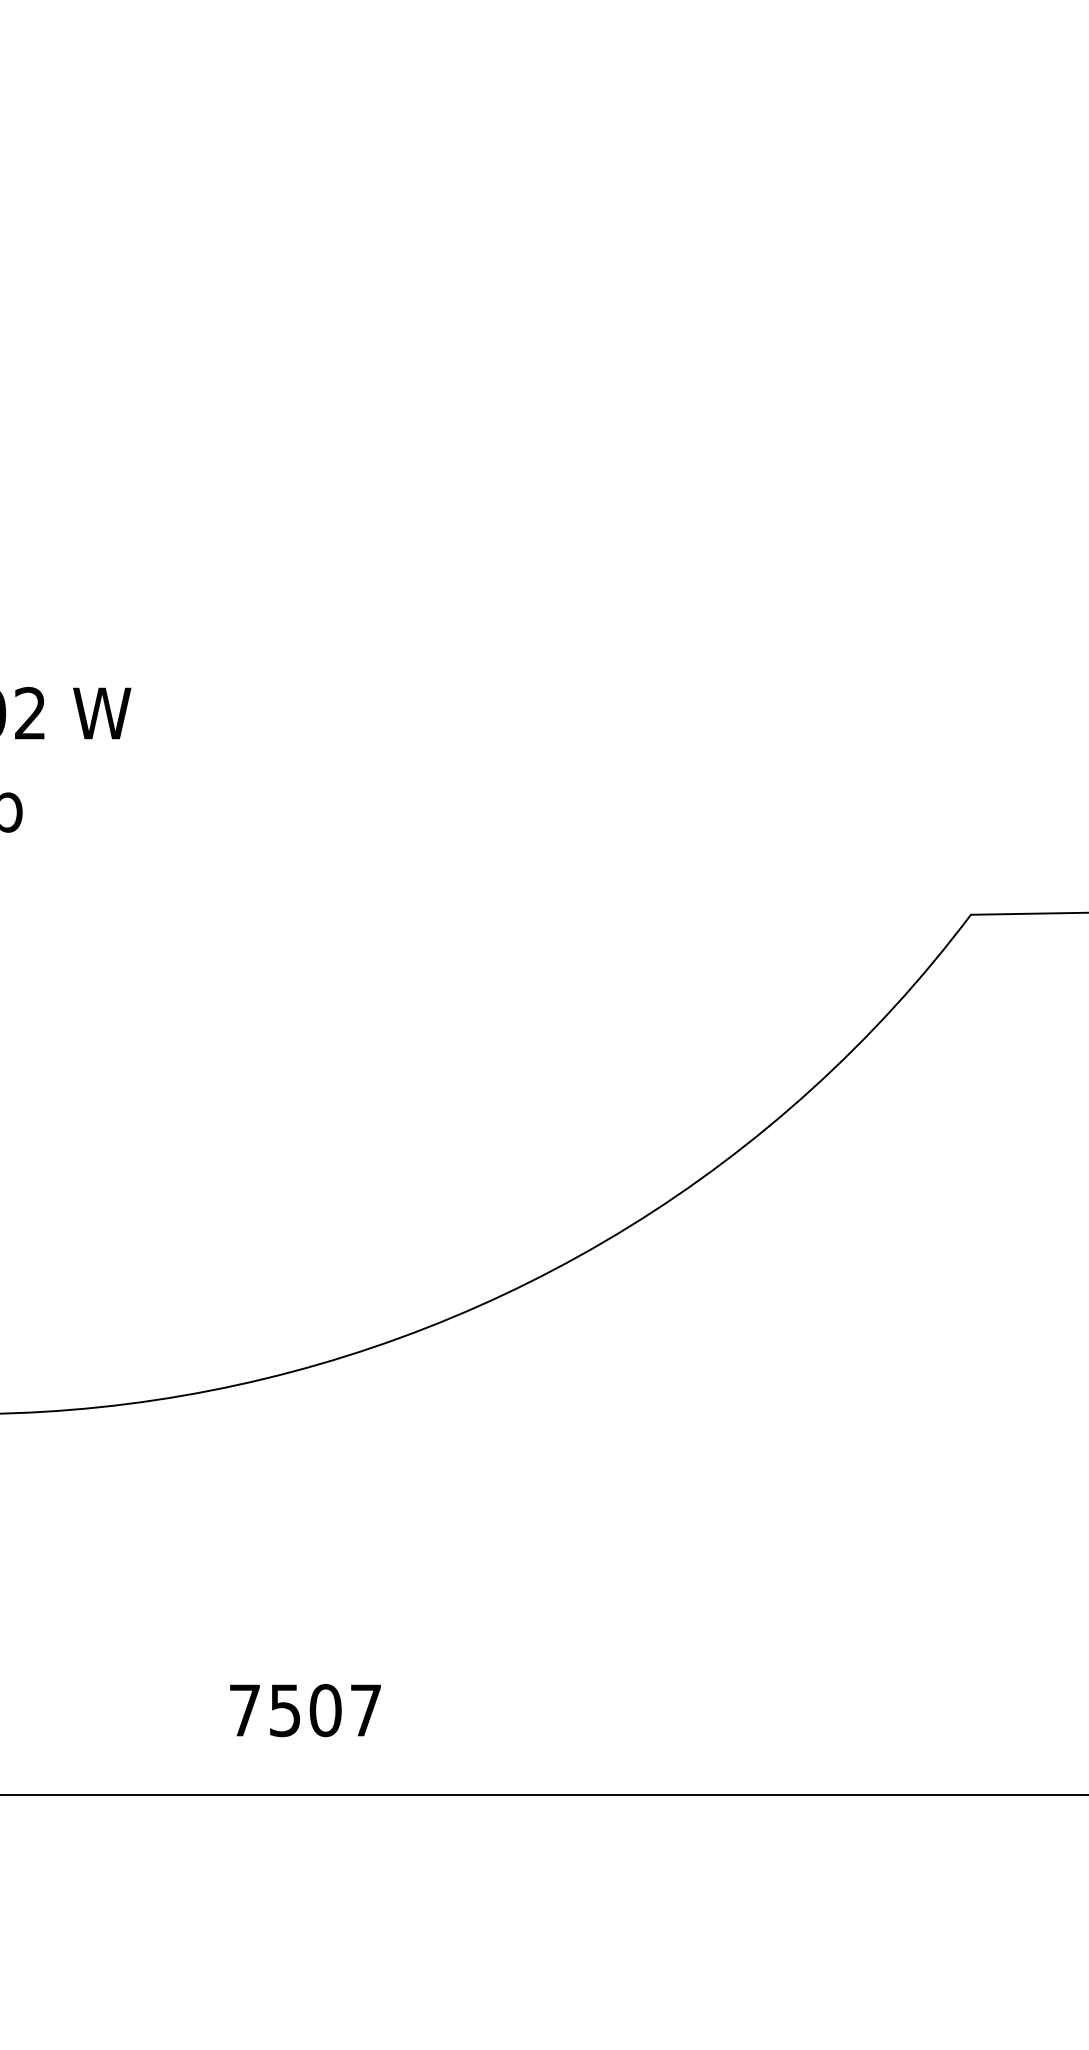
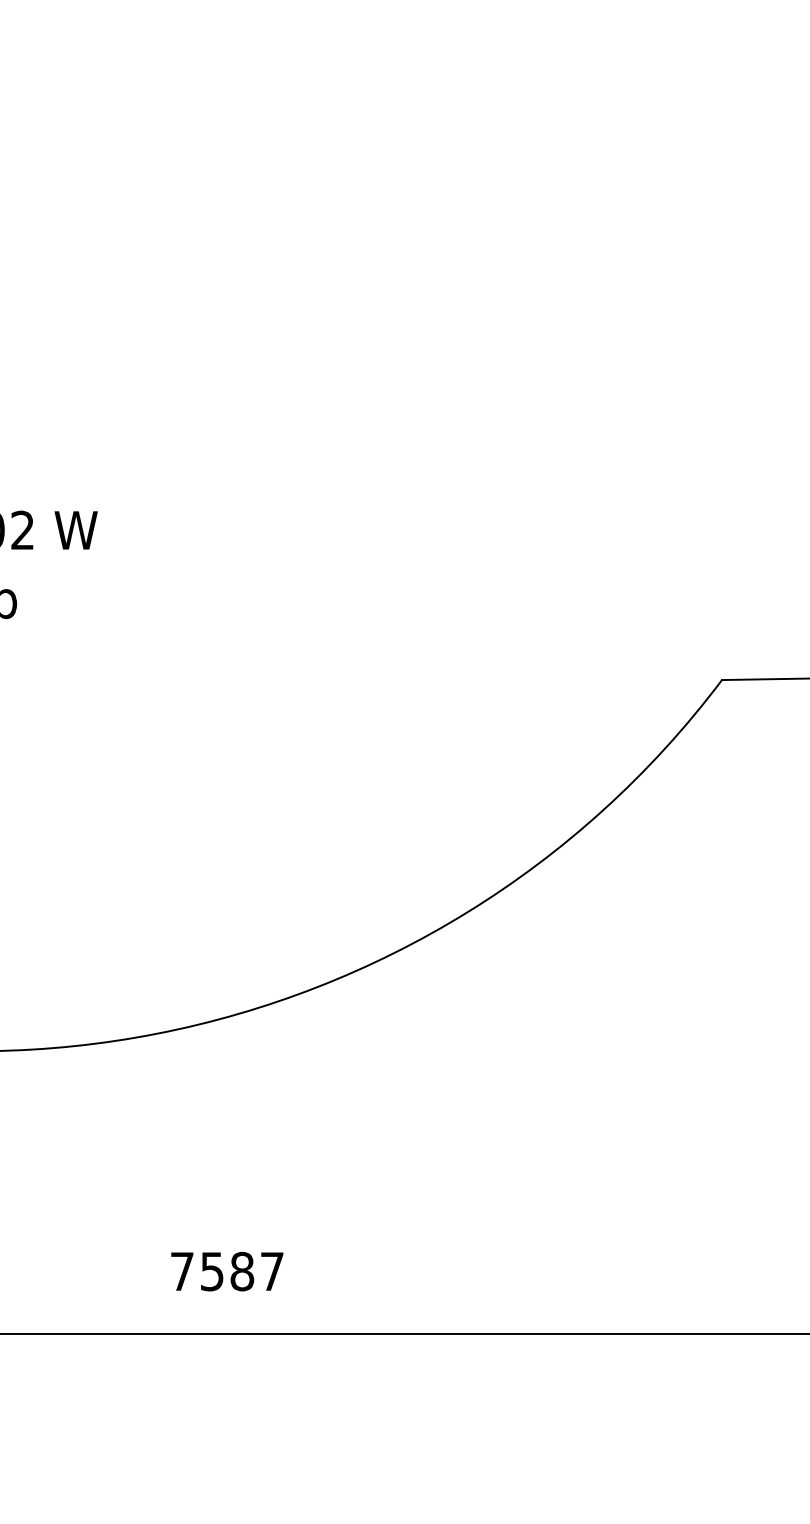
text: (325, 1710) -> (242, 1271), 7507 -> 7587

